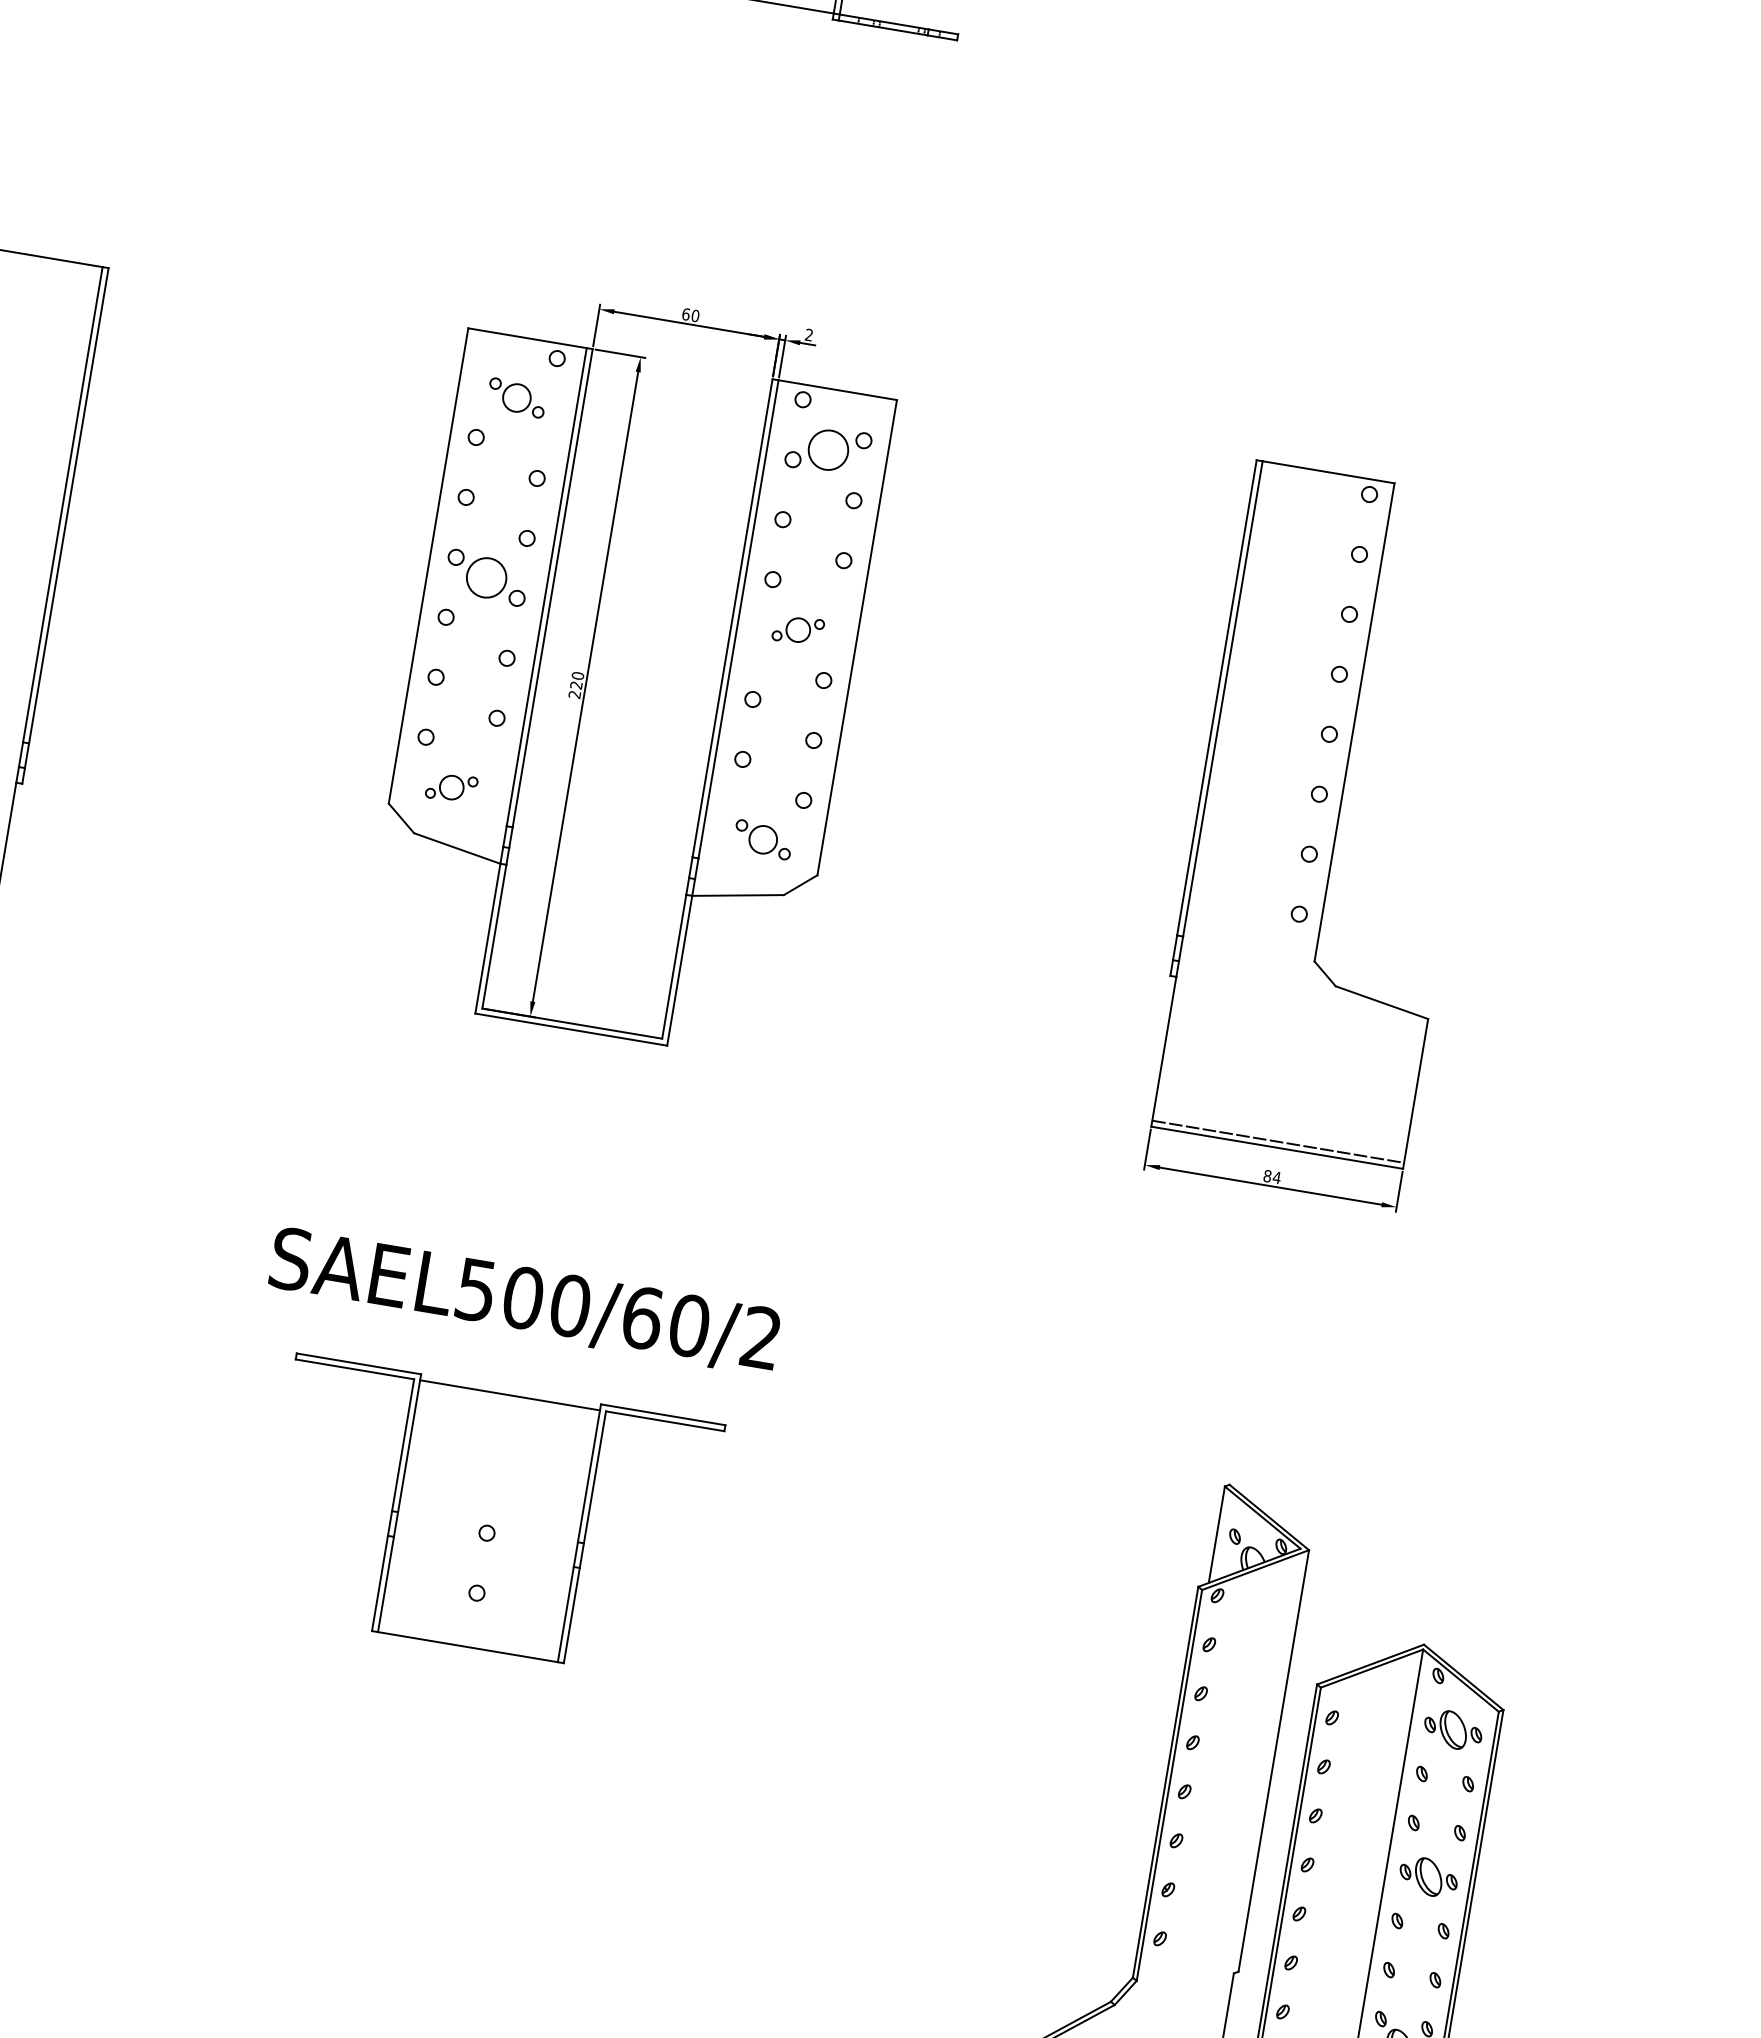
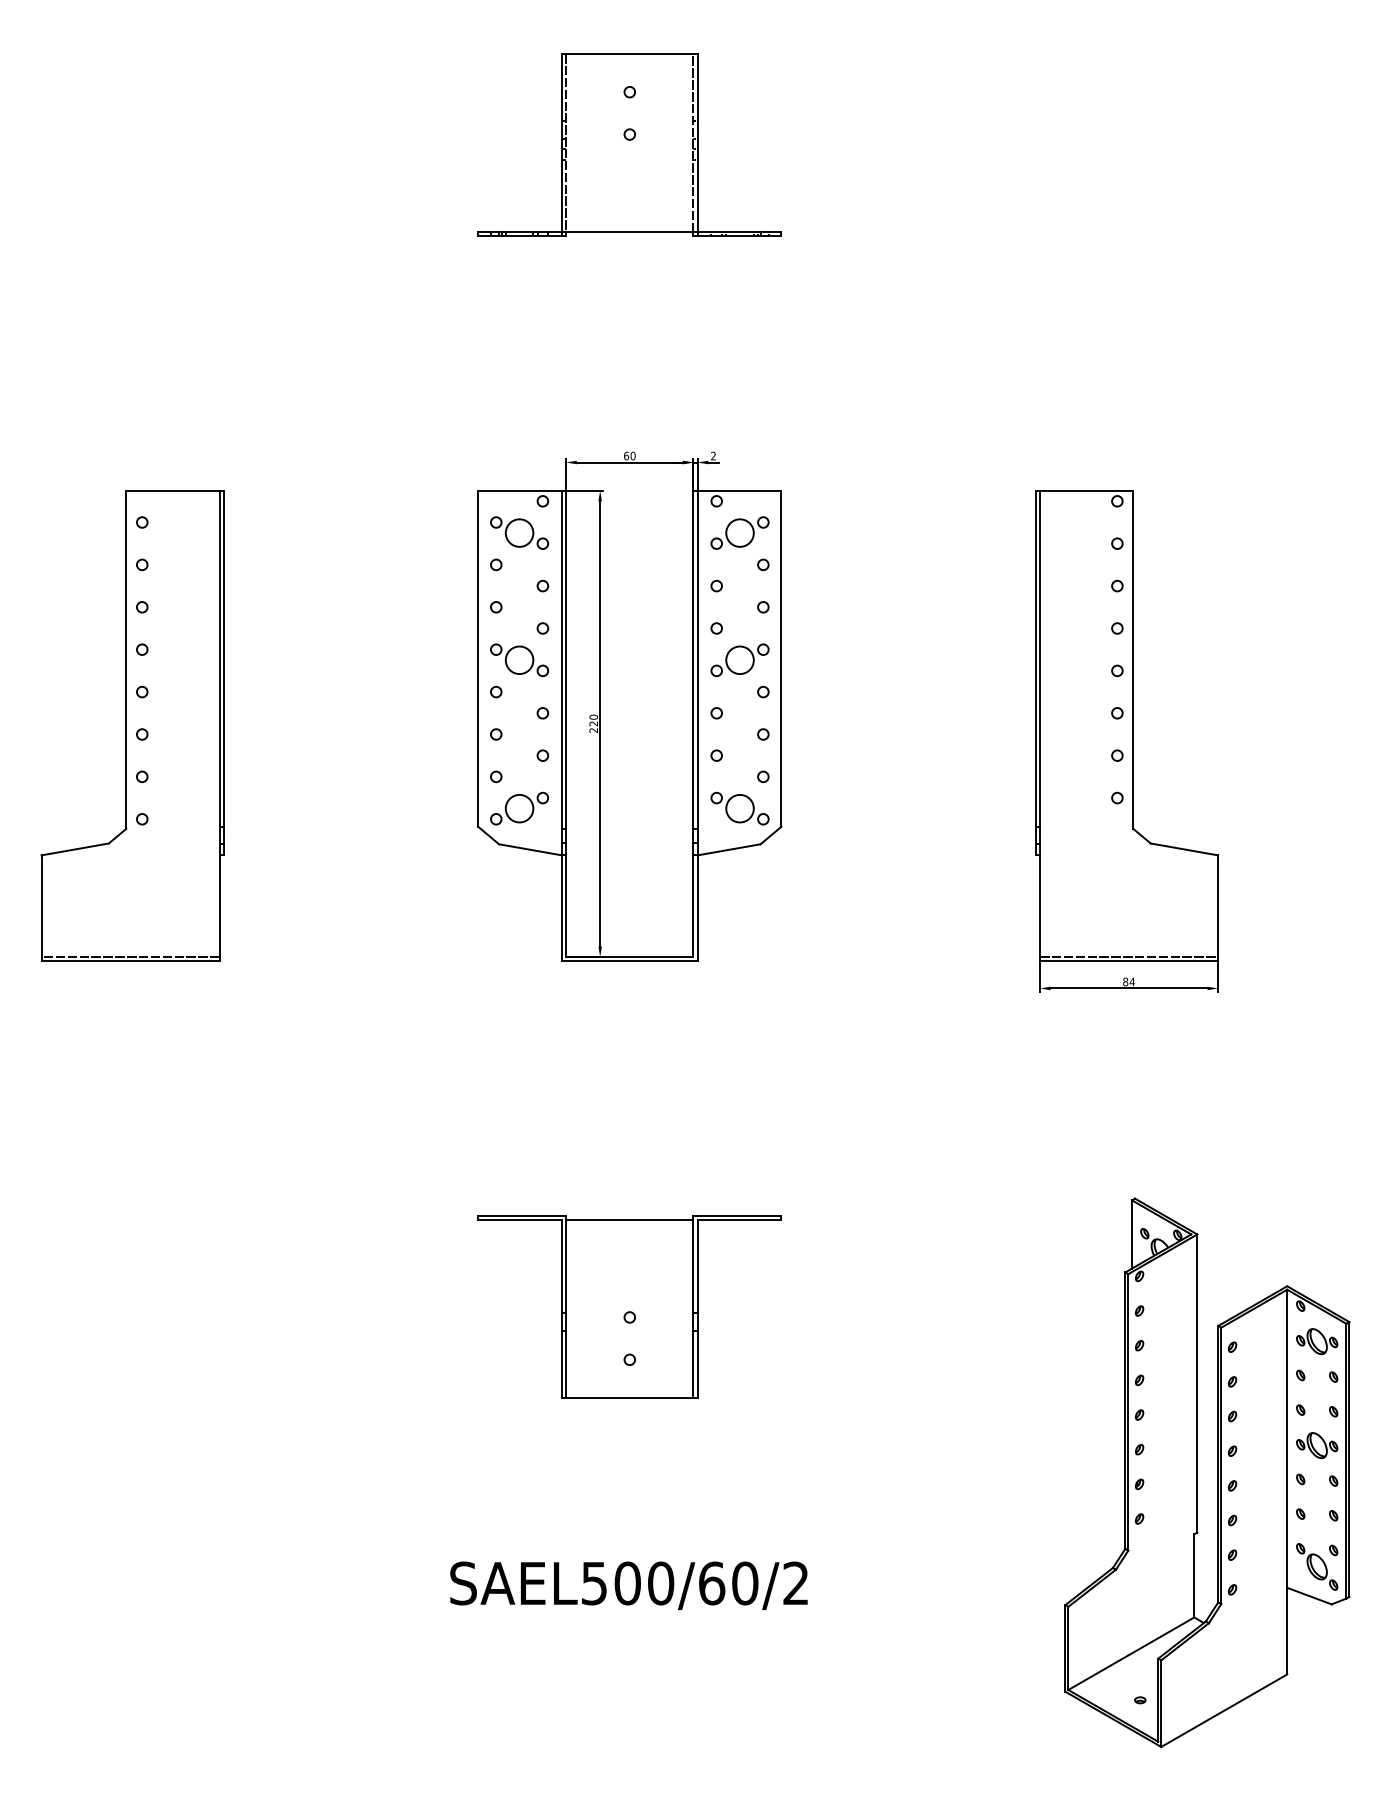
part: (516, 397) -> (519, 532), size x1.43
part: (797, 630) -> (739, 660), size x1.67
part: (451, 787) -> (519, 808), size x1.67
part: (762, 839) -> (739, 808), size x1.43
text: (523, 1301) -> (628, 1585), moved

